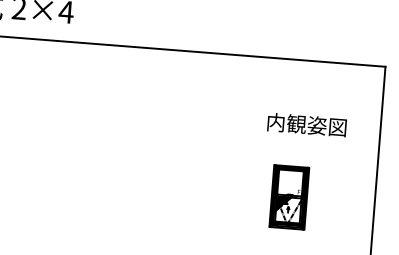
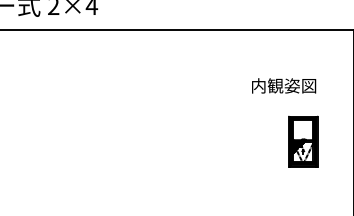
text: (307, 124) -> (284, 85), moved
part: (289, 197) -> (303, 141), moved

